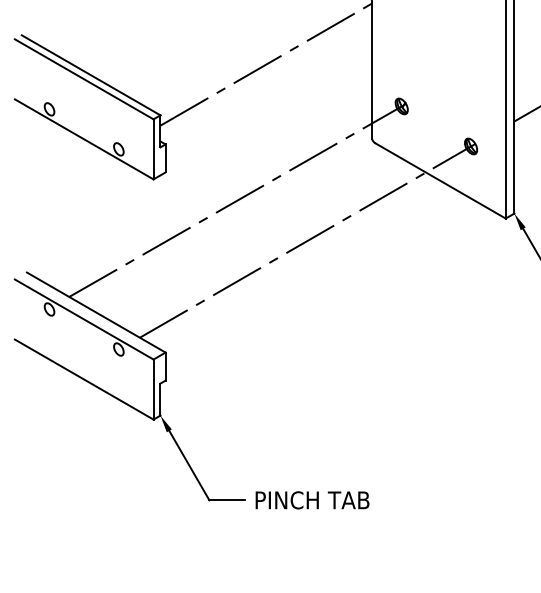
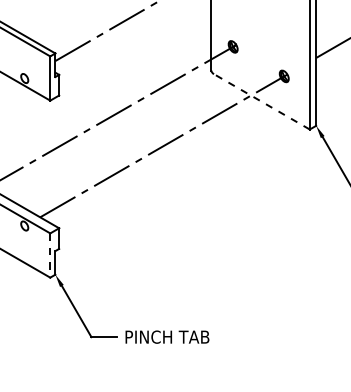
line: (440, 180) -> (261, 101), solid -> dashed
line: (153, 390) -> (50, 256), solid -> dashed

